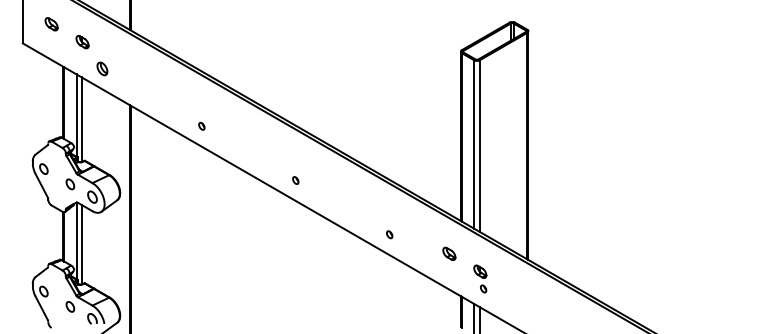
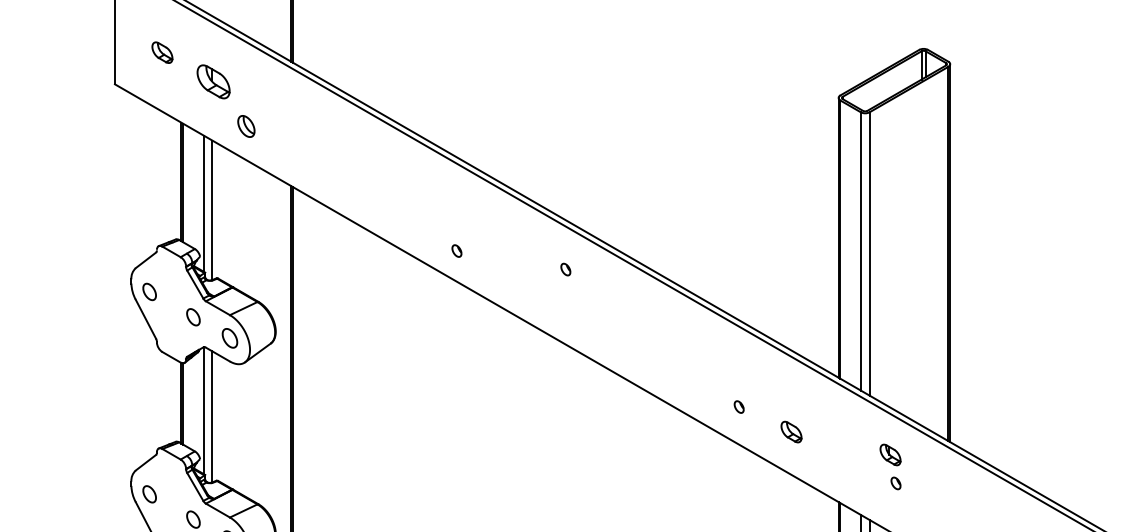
part: (82, 42) -> (213, 82), size x1.6
part: (201, 125) -> (456, 249), moved
part: (295, 180) -> (565, 269), moved
part: (389, 234) -> (738, 406), moved
part: (449, 253) -> (791, 431), moved
part: (480, 278) -> (890, 466), moved

